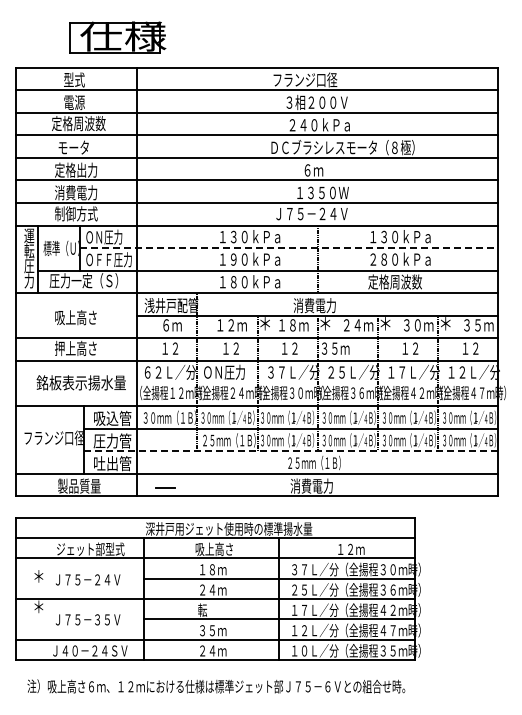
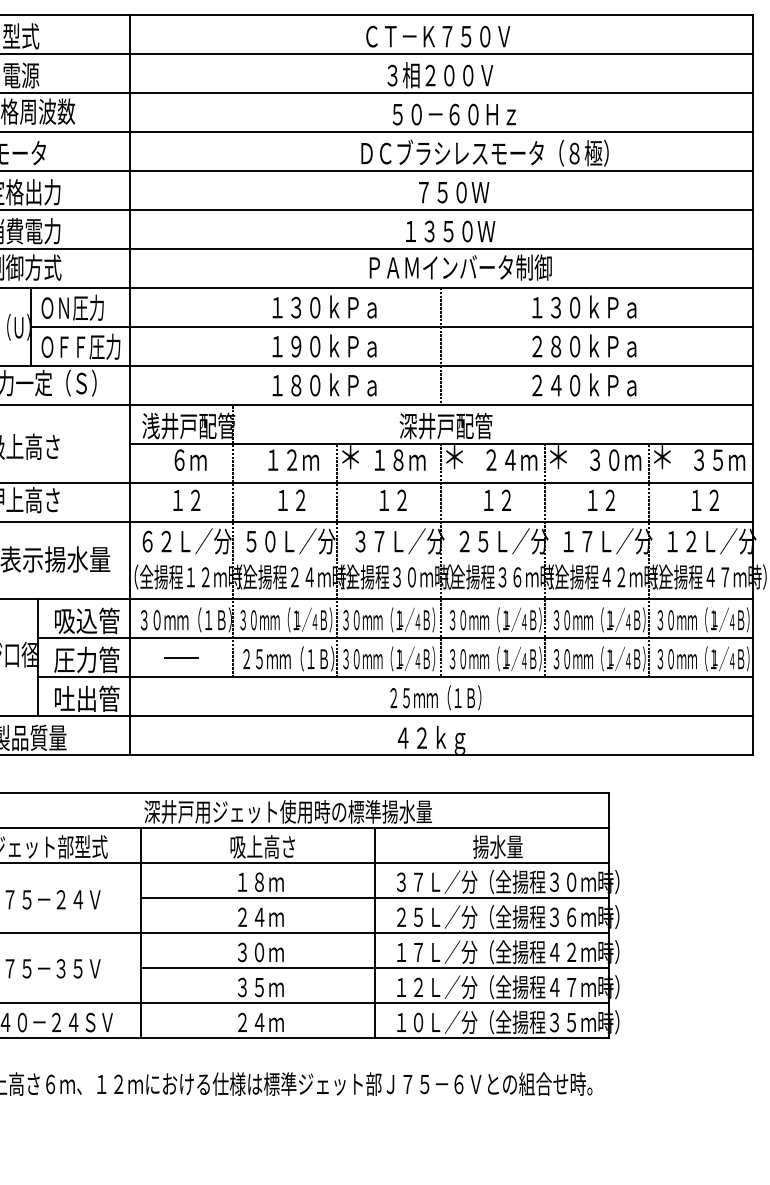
text: (315, 79) -> (437, 35), フランジ口径 -> ＣＴ－Ｋ７５０Ｖ
text: (324, 124) -> (453, 113), ２４０ｋＰａ -> ５０－６０Ｈｚ
text: (324, 170) -> (453, 192), ６ｍ -> ７５０Ｗ
text: (328, 213) -> (459, 266), Ｊ７５－２４Ｖ -> ＰＡＭインバータ制御
line: (289, 248) -> (392, 327), dashed -> solid
text: (399, 281) -> (582, 384), 定格周波数 -> ２４０ｋＰａ
text: (321, 305) -> (447, 425), 消費電力 -> 深井戸配管
text: (340, 348) -> (480, 500), ３５ｍ -> １２
text: (230, 371) -> (290, 539), ＯＮ圧力 -> ５０Ｌ／分
line: (291, 451) -> (396, 678), dashed -> solid
text: (311, 486) -> (430, 738), 消費電力 -> ４２ｋｇ
line: (165, 487) -> (181, 657), moved
text: (350, 549) -> (497, 847), １２ｍ -> 揚水量
text: (212, 609) -> (259, 950), 転 -> ３０ｍ

